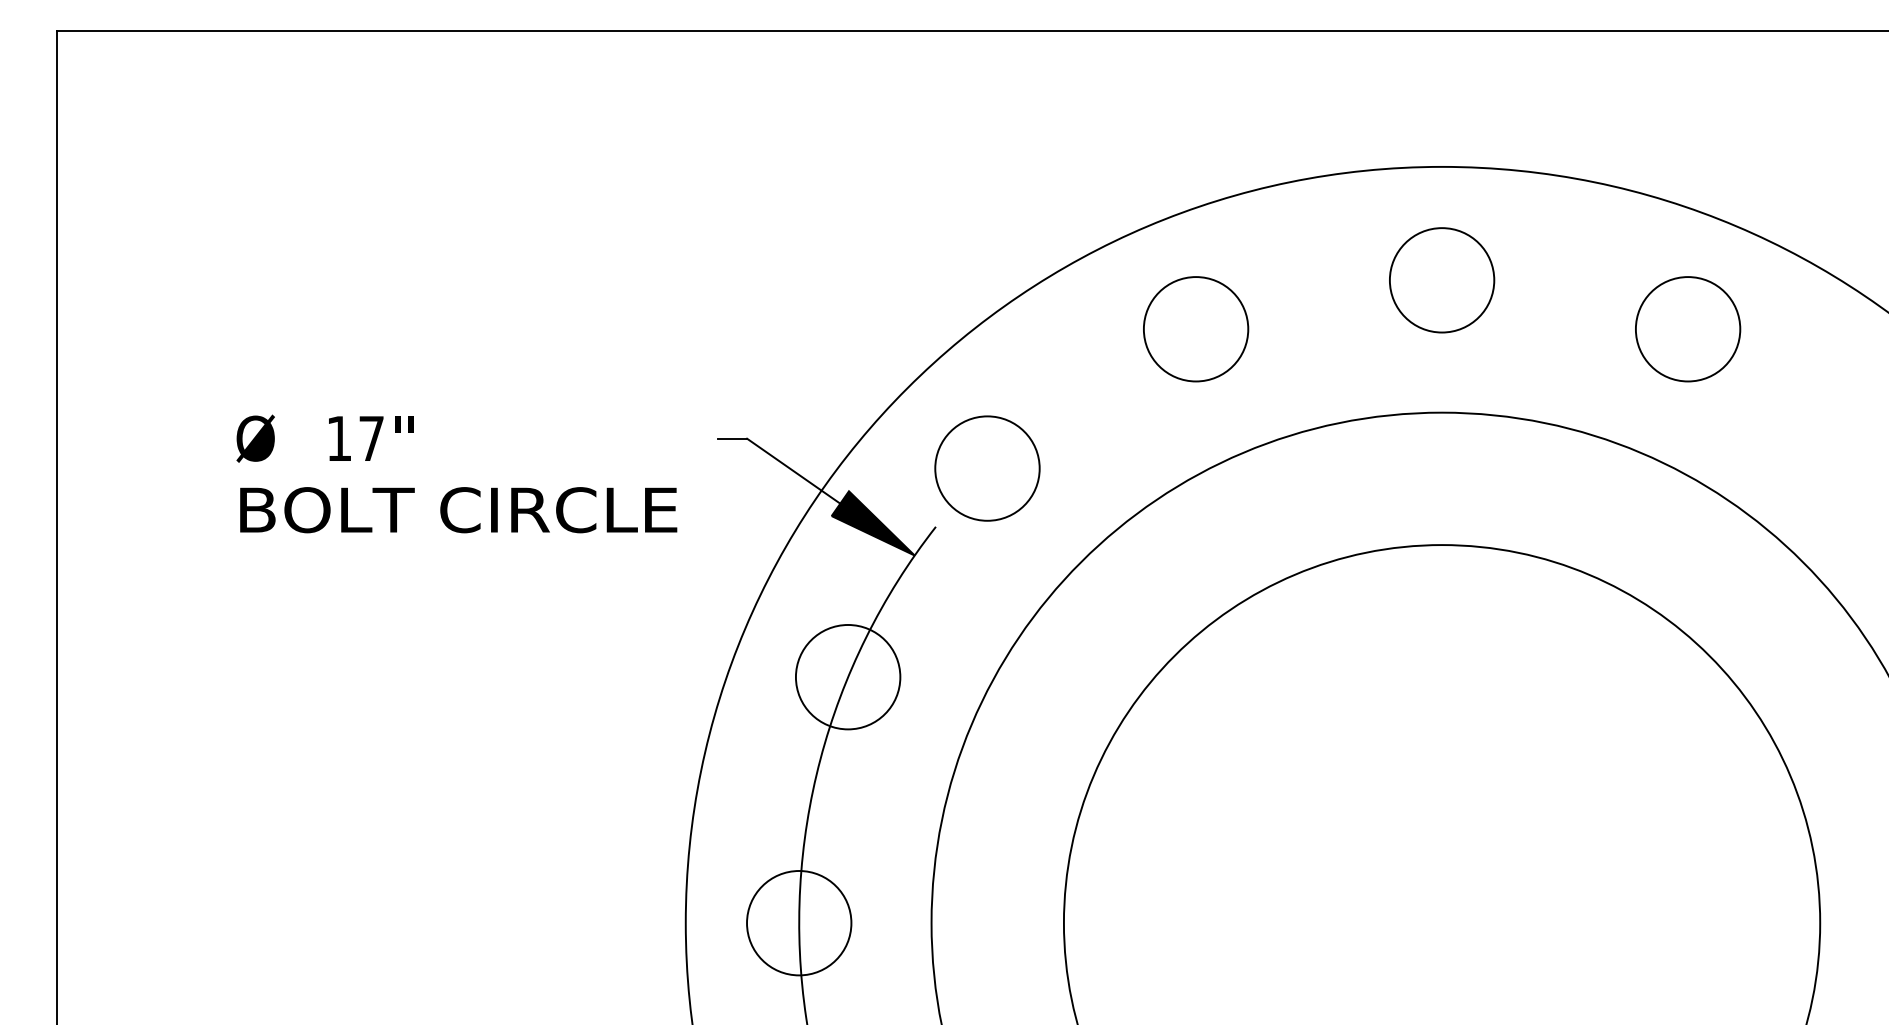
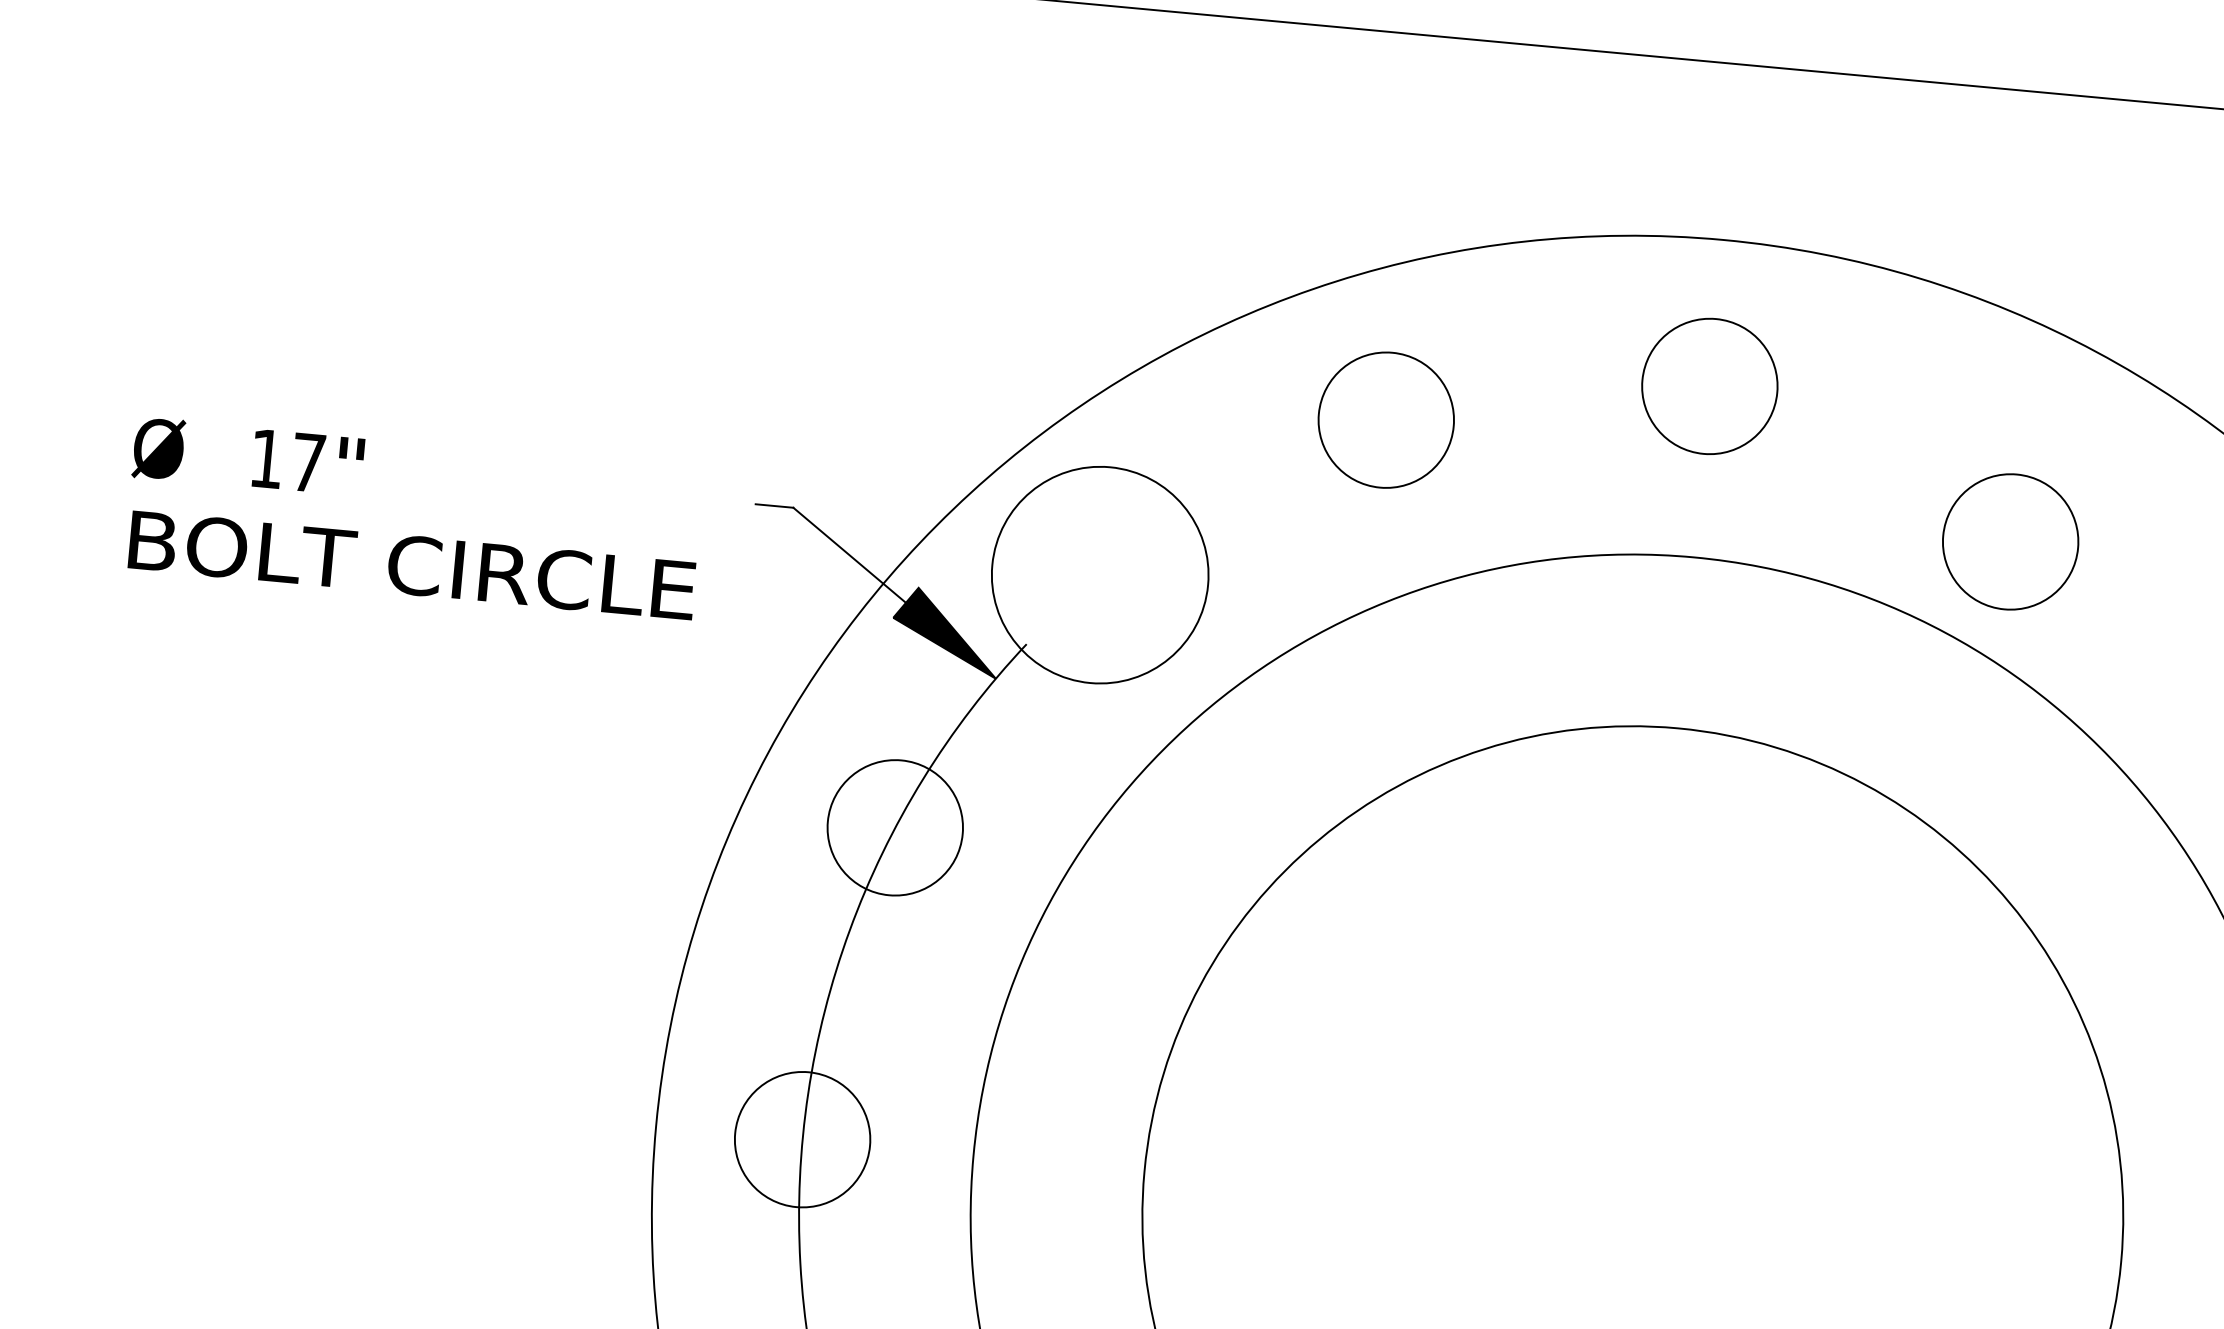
circle: (1688, 329) -> (2011, 542), moved
circle: (987, 468) -> (1100, 575), size x1.6

